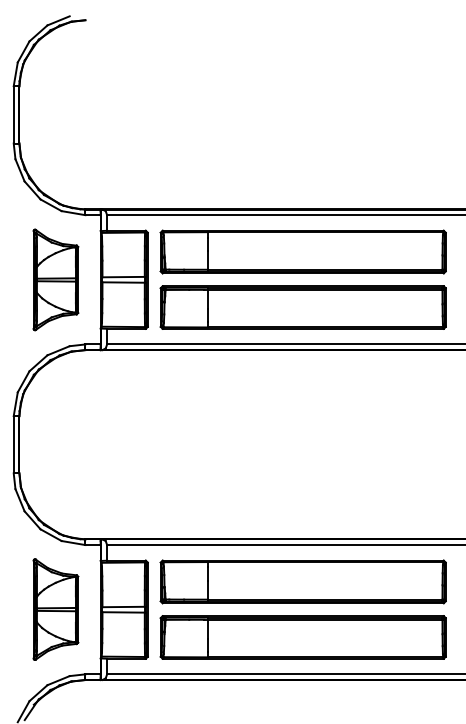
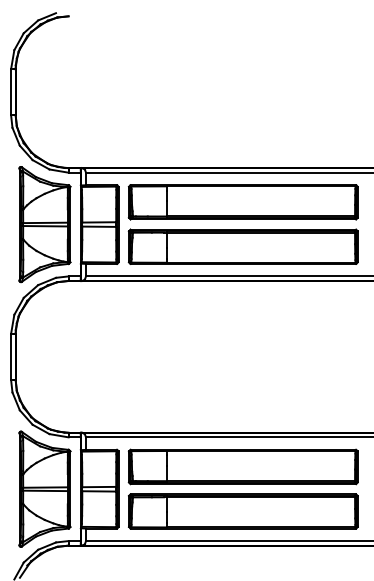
part: (55, 279) -> (44, 224), size x1.43
part: (55, 608) -> (44, 488), size x1.43

